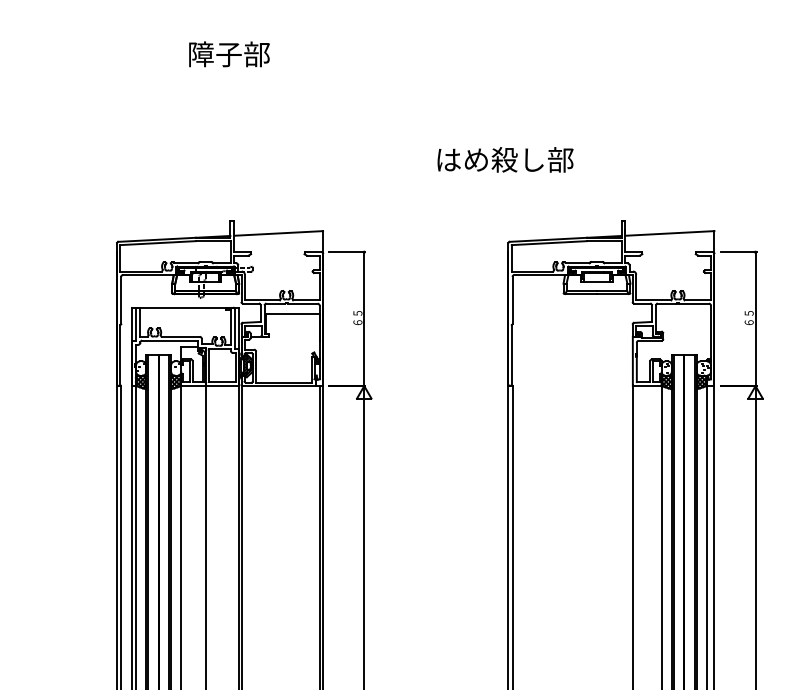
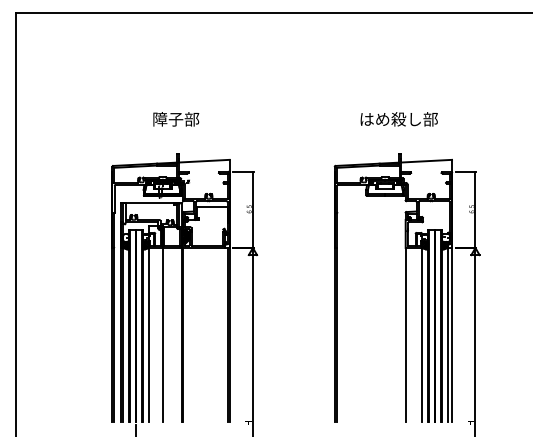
text: (229, 54) -> (176, 119), moved
text: (504, 160) -> (398, 119), moved

